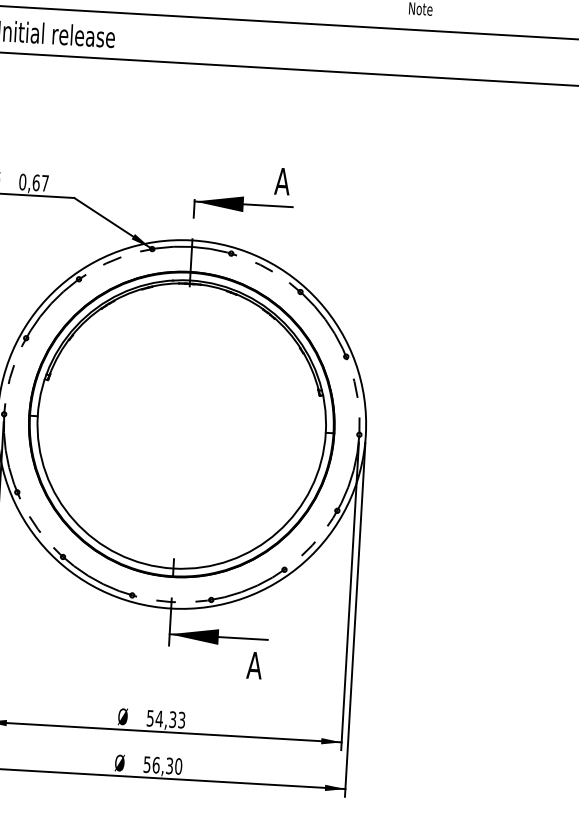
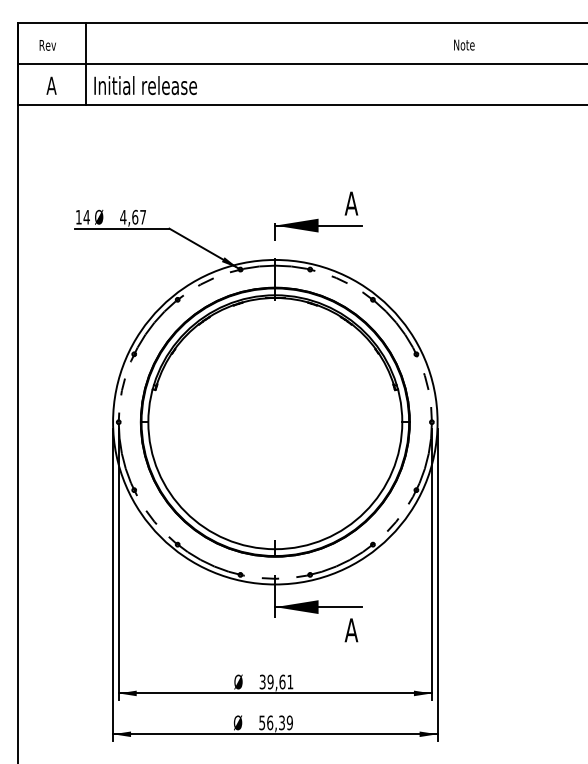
text: (23, 181) -> (123, 216), 0,67 -> 4,67
text: (166, 718) -> (276, 681), 54,33 -> 39,61
text: (178, 767) -> (289, 723), 56,30 -> 56,39

